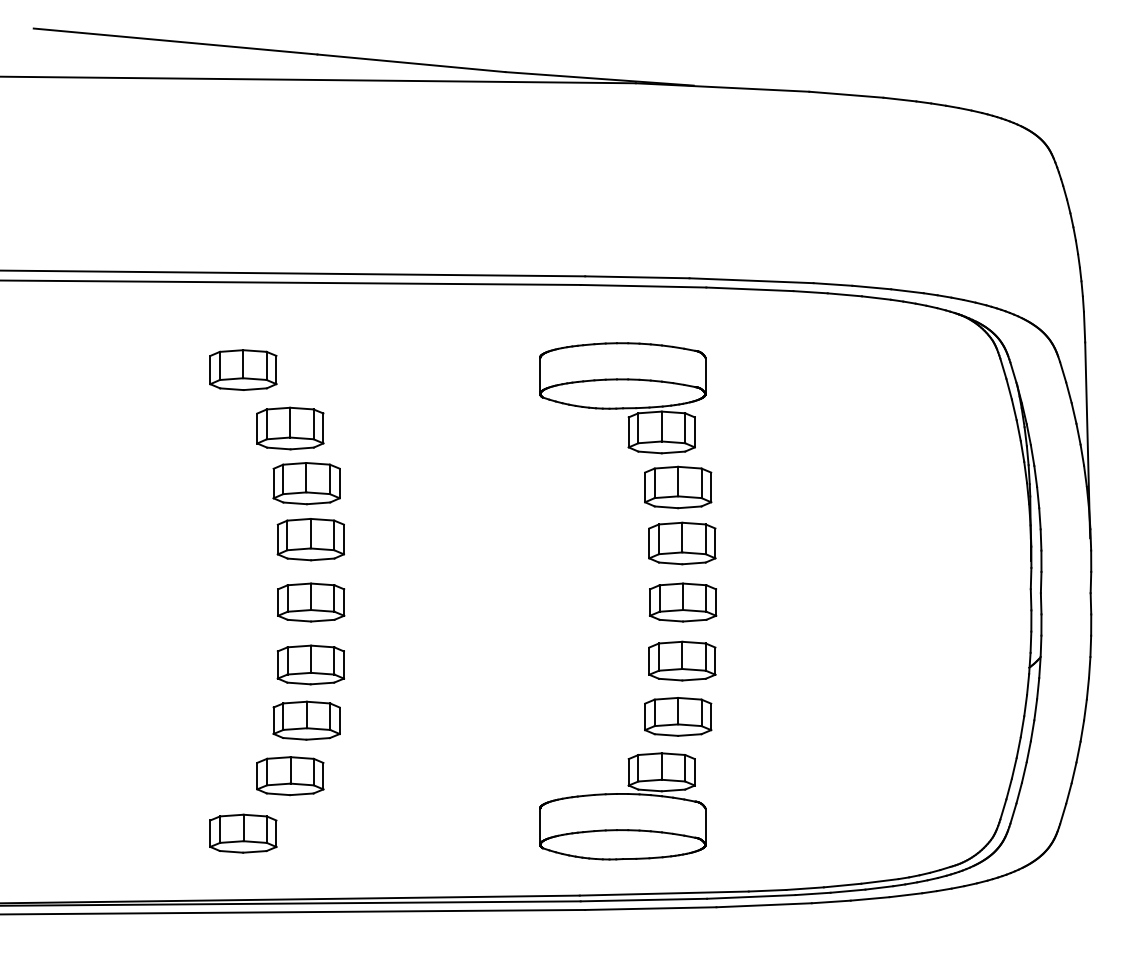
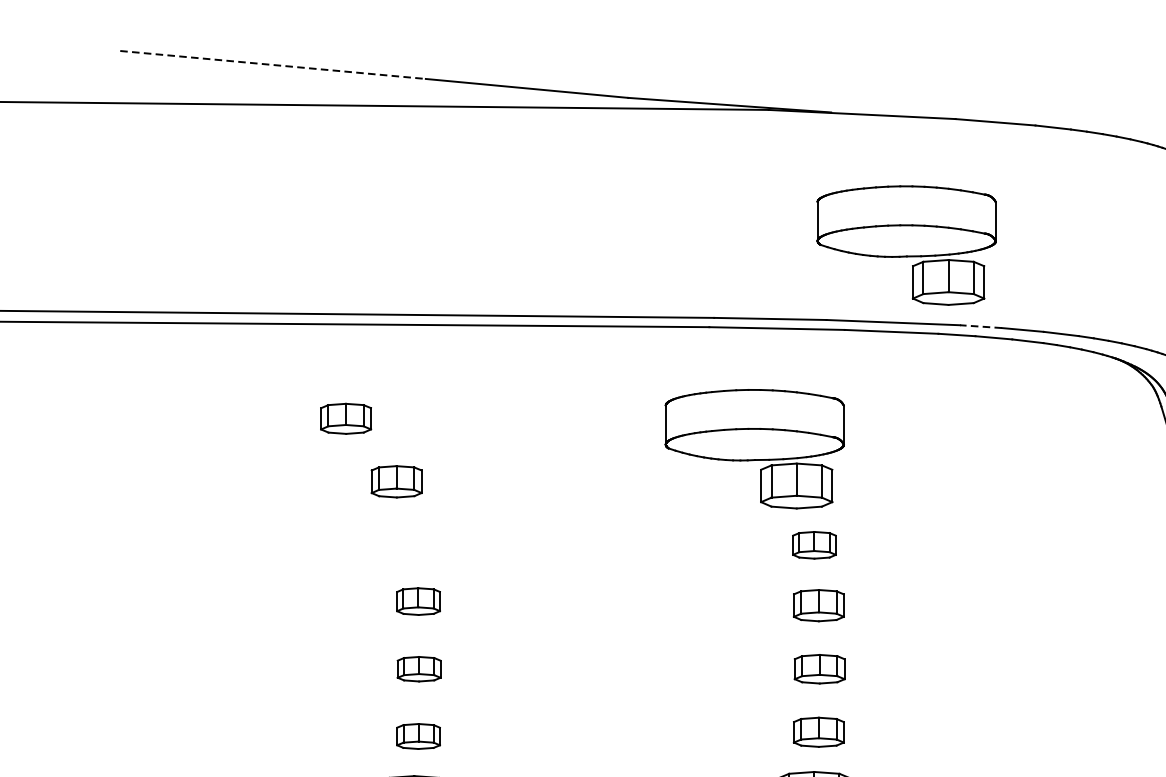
line: (176, 41) -> (274, 64), solid -> dashed
part: (763, 209) -> (906, 245), added
line: (832, 284) -> (980, 326), solid -> dashed
part: (243, 369) -> (346, 418), size x0.7
part: (290, 428) -> (396, 481), size x0.7
part: (306, 483) -> (414, 541), removed
part: (678, 487) -> (814, 545), size x0.6
part: (310, 539) -> (418, 601), size x0.6
part: (682, 543) -> (819, 605), size x0.7
part: (311, 602) -> (419, 669), size x0.6
part: (683, 602) -> (820, 669), size x0.7
part: (682, 660) -> (819, 731), size x0.7
part: (310, 664) -> (418, 735), size x0.6

